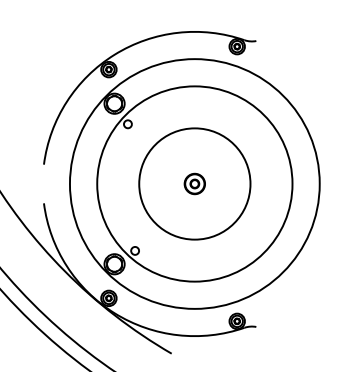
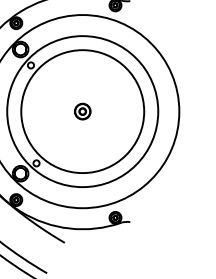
circle: (194, 183) -> (82, 111), size x1.43

